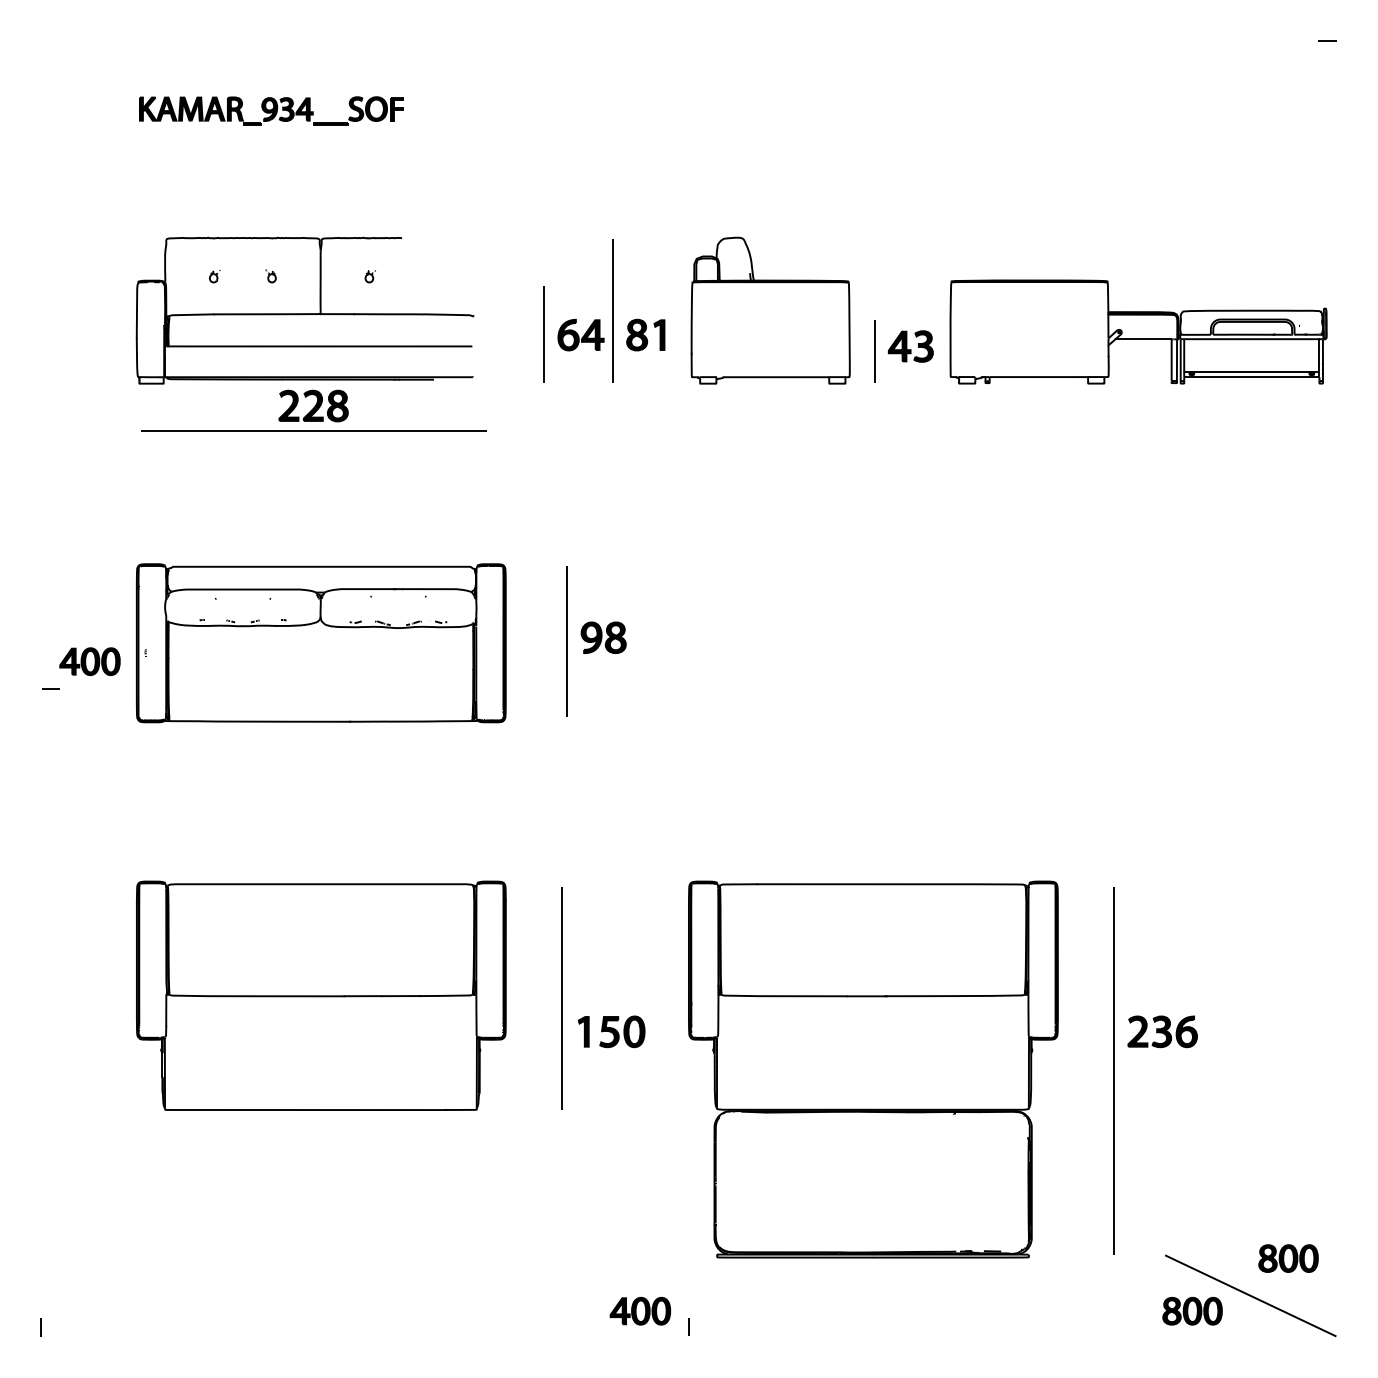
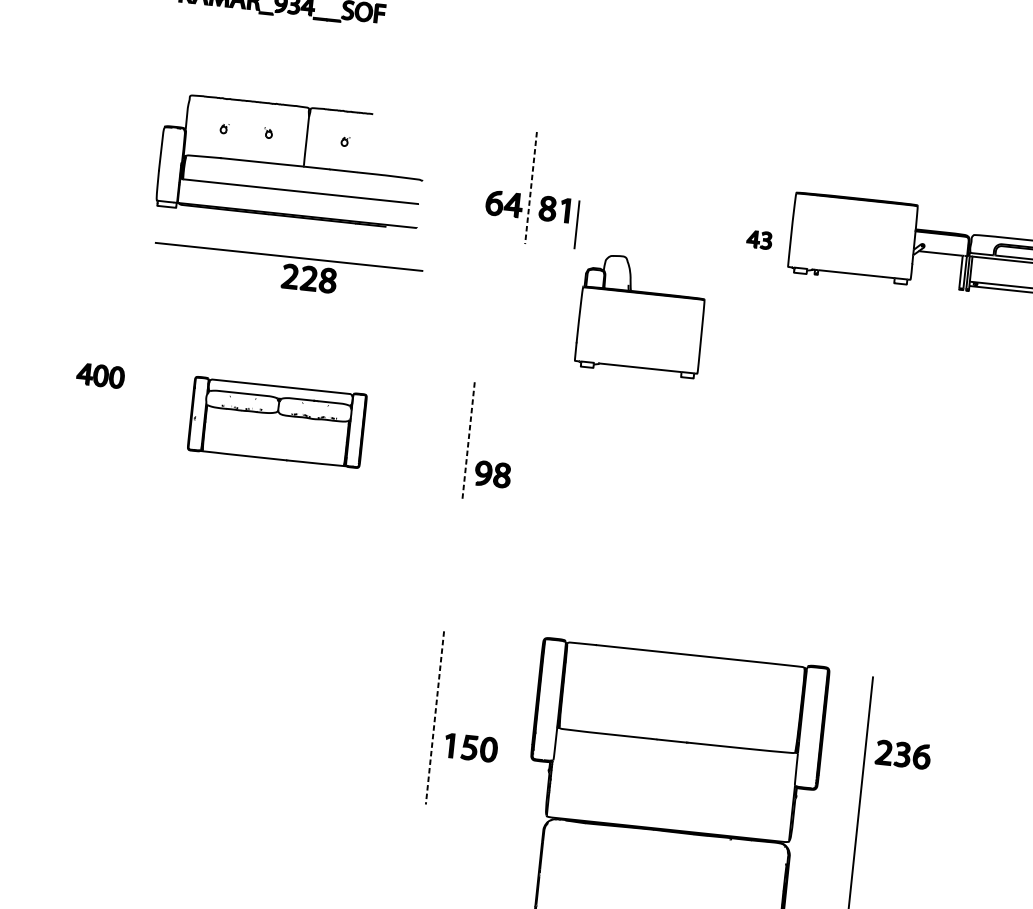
part: (770, 310) -> (641, 315), moved
line: (612, 311) -> (530, 188), solid -> dashed
line: (543, 334) -> (475, 200), removed
part: (910, 346) -> (759, 239), size x0.7
line: (874, 351) -> (576, 224), moved
part: (313, 405) -> (309, 278), moved
part: (603, 637) -> (492, 474), moved
line: (567, 641) -> (468, 441), solid -> dashed
part: (320, 643) -> (276, 422), size x0.6
part: (89, 661) -> (100, 375), moved
line: (50, 688) -> (63, 435), removed
part: (321, 995) -> (248, 695), removed
line: (561, 999) -> (434, 718), solid -> dashed
part: (1162, 1031) -> (903, 754), moved

